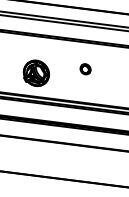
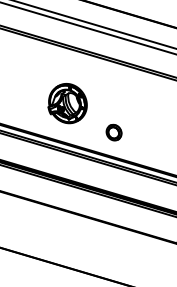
part: (85, 69) -> (113, 132), moved
part: (35, 72) -> (66, 102), moved

